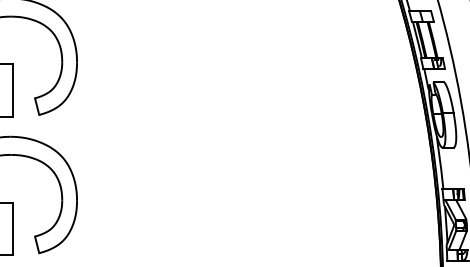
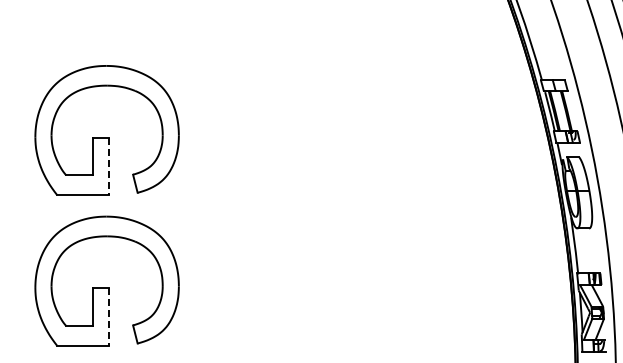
line: (12, 90) -> (108, 166), solid -> dashed
line: (12, 229) -> (108, 317), solid -> dashed

